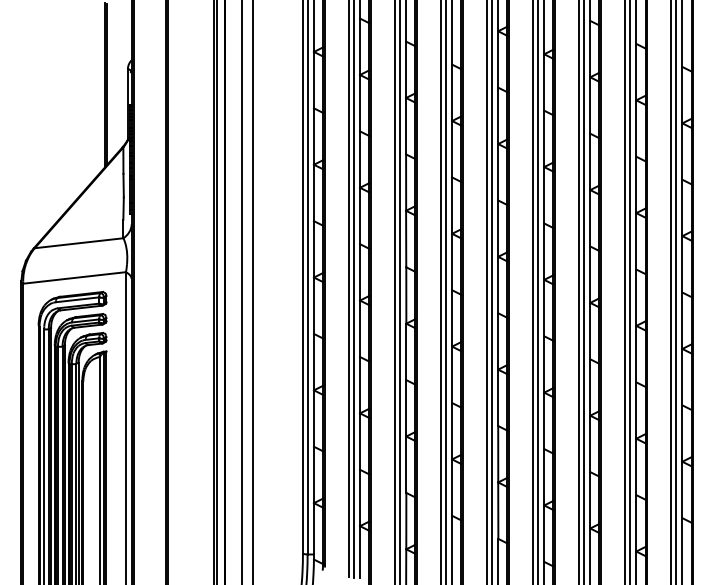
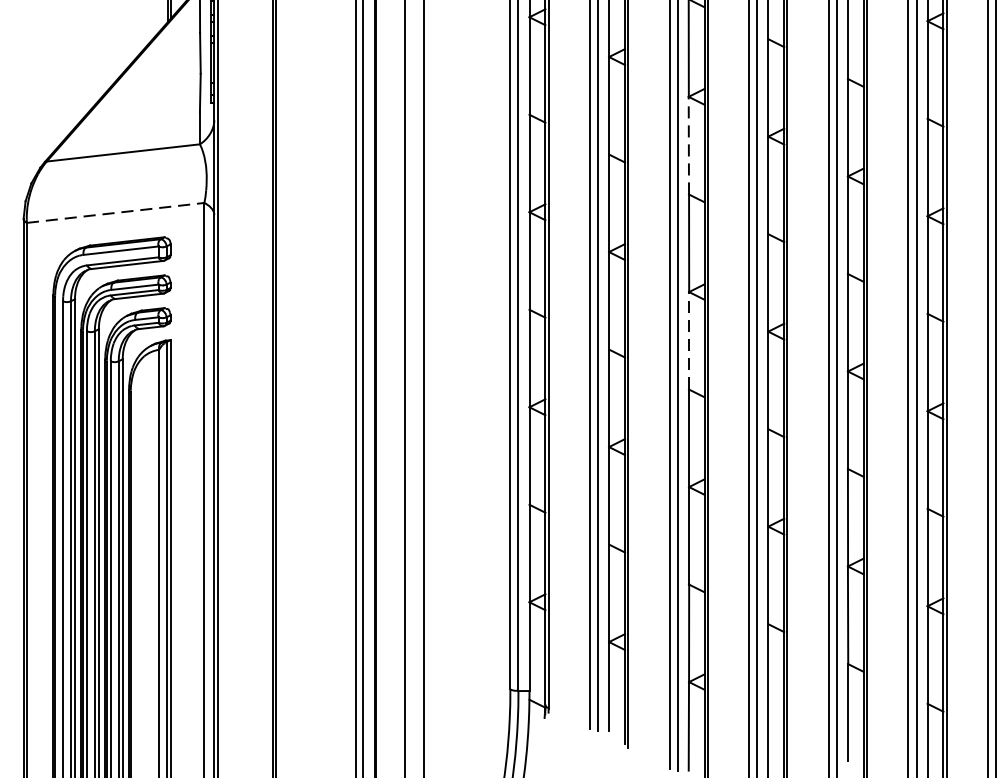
line: (406, 238) -> (689, 144), solid -> dashed
line: (74, 277) -> (115, 212), solid -> dashed
line: (406, 351) -> (689, 340), solid -> dashed

